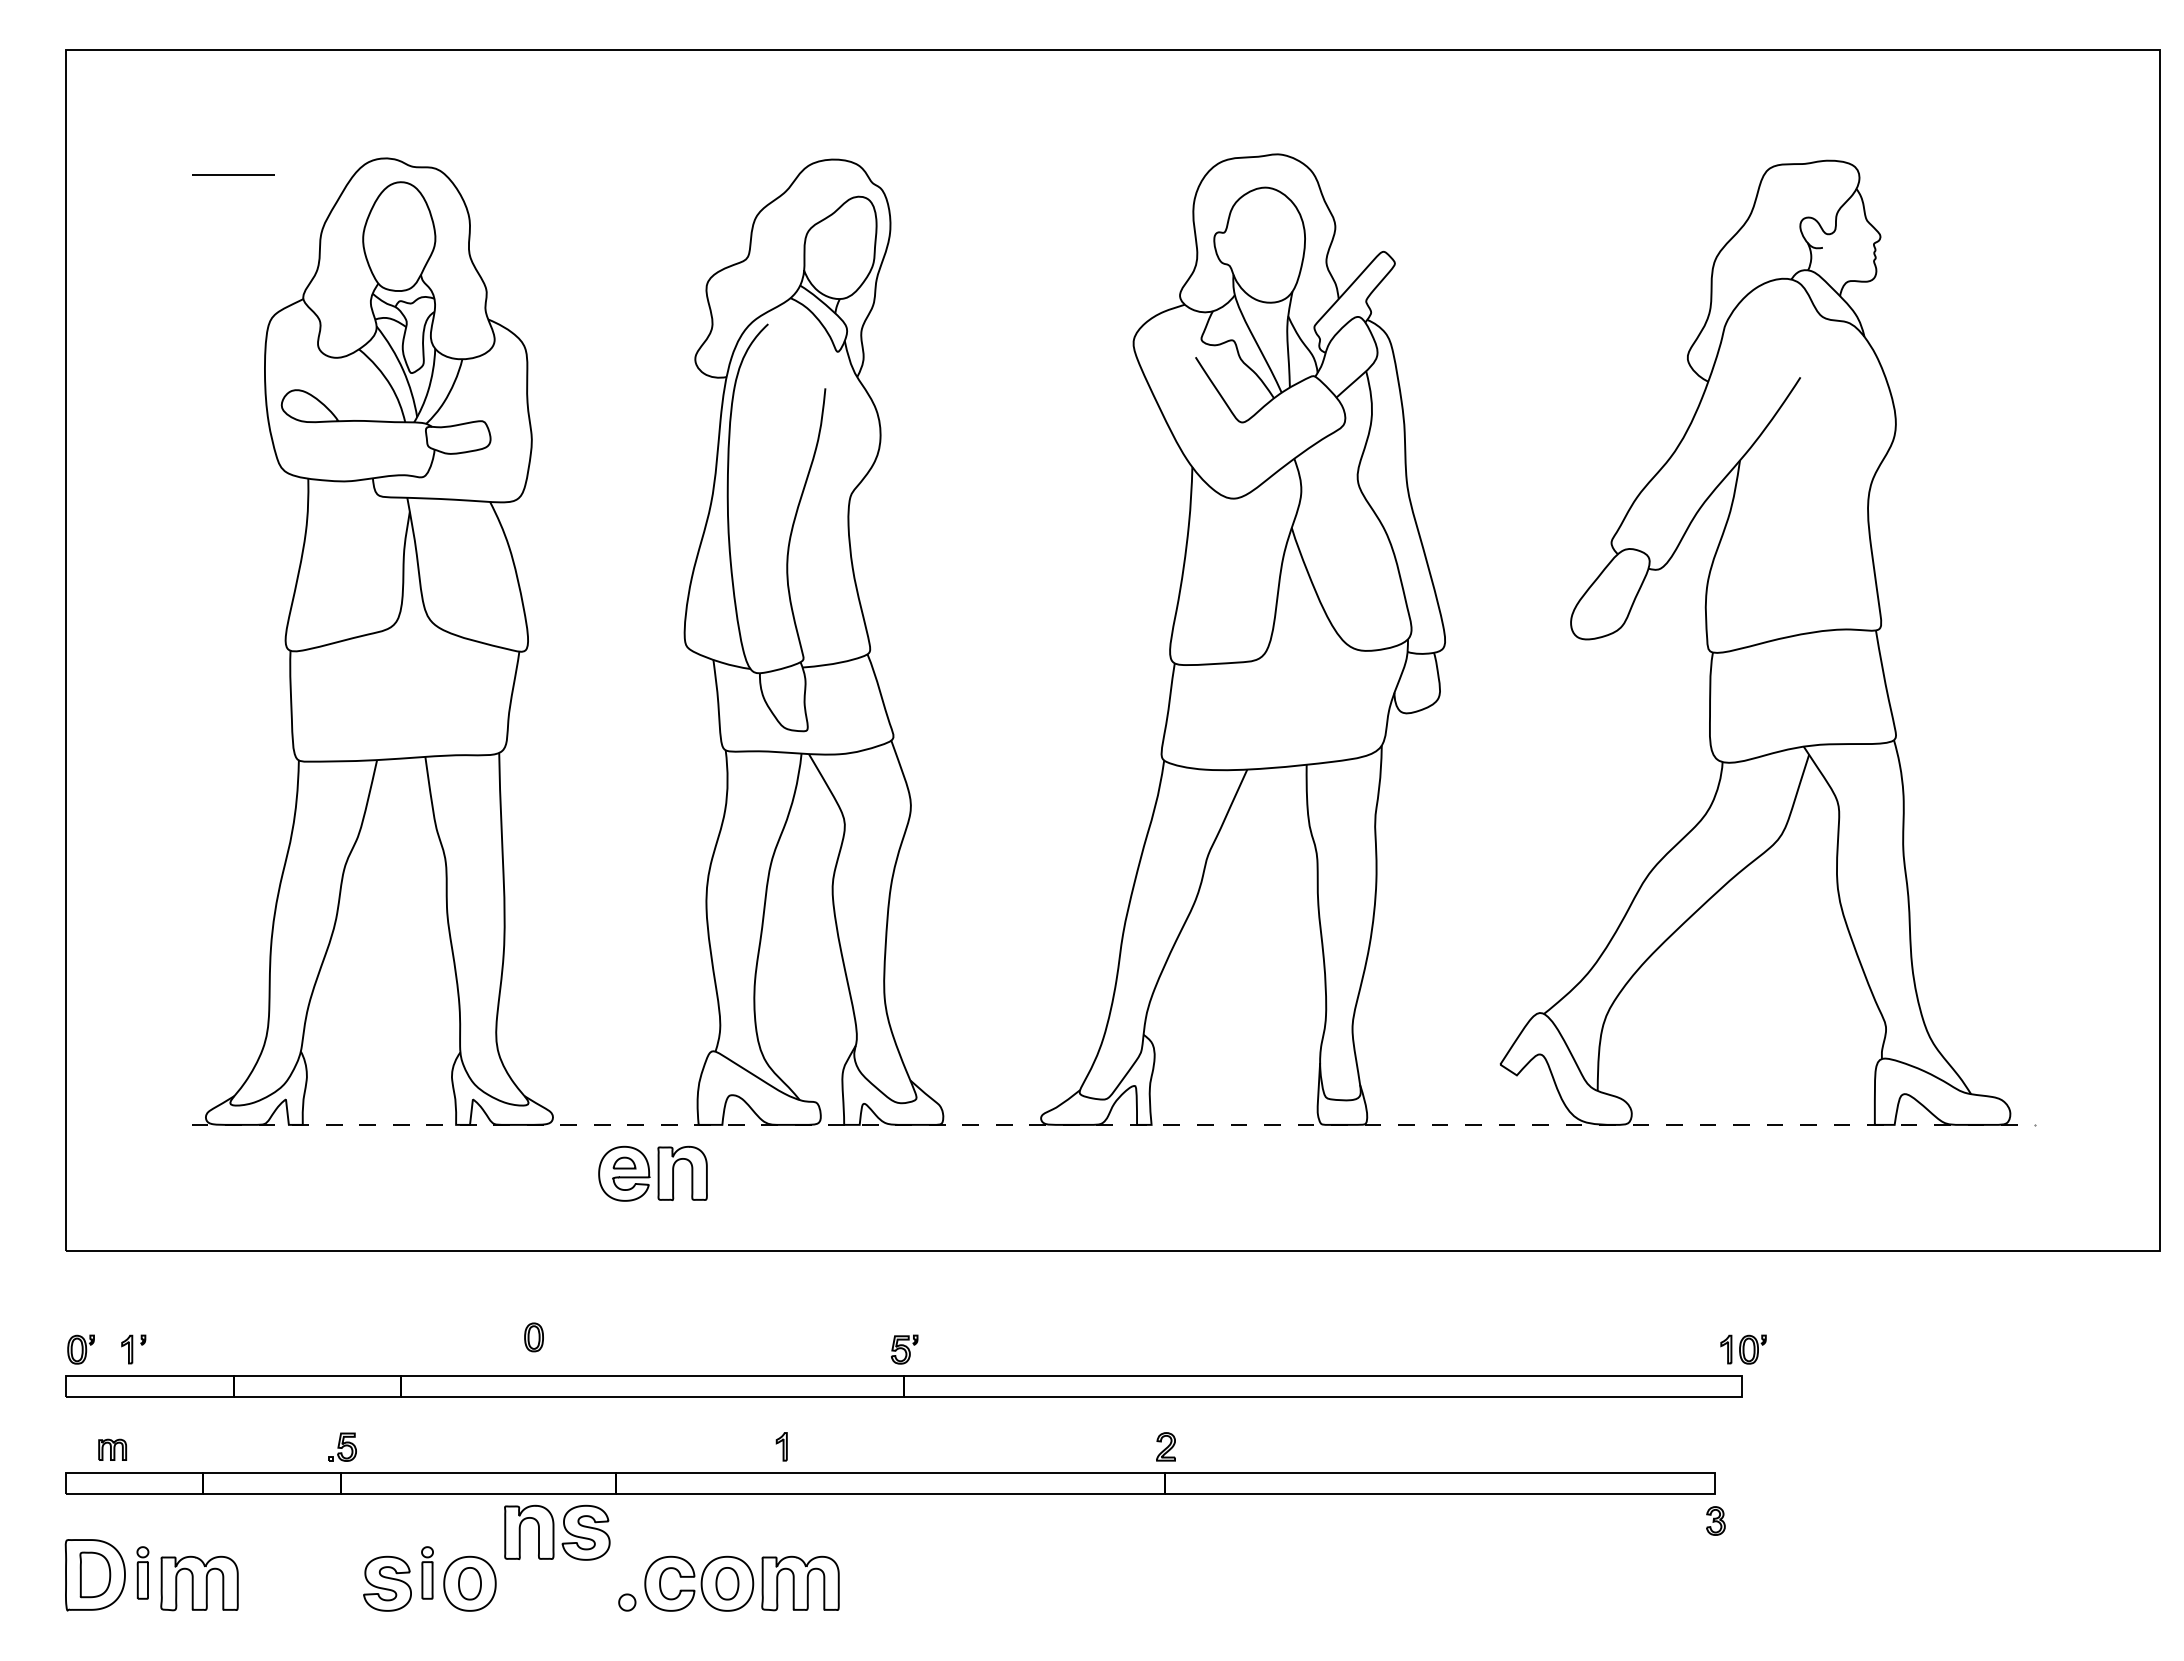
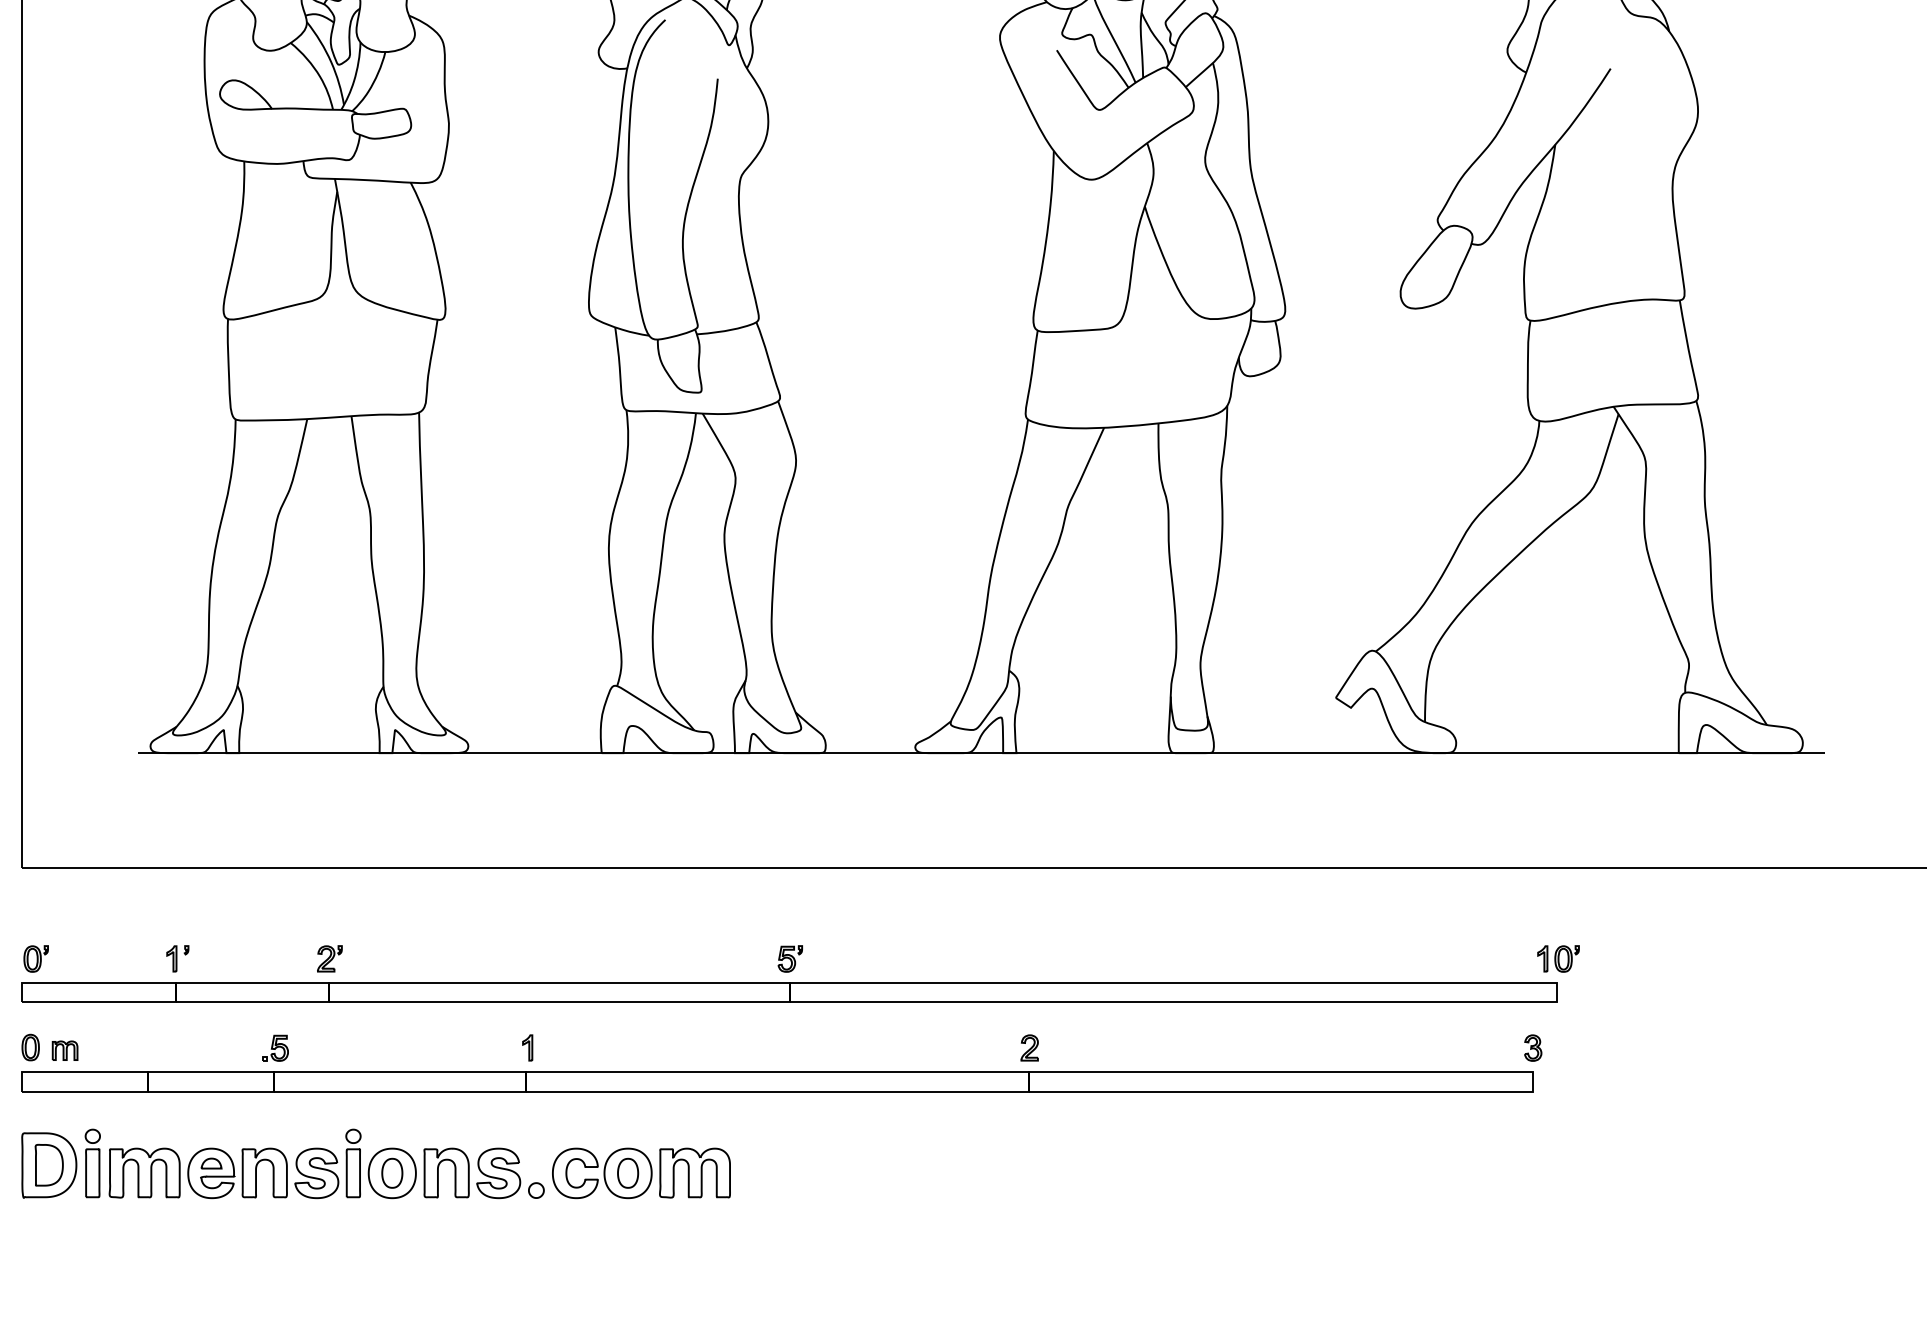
line: (1113, 1124) -> (981, 752), dashed -> solid
part: (652, 1173) -> (237, 1173), moved
part: (533, 1337) -> (30, 1047), moved
part: (133, 1349) -> (177, 958), moved
part: (401, 1349) -> (329, 958), added
part: (781, 1446) -> (527, 1047), moved
part: (1715, 1520) -> (1532, 1047), moved
part: (557, 1532) -> (472, 1173), moved
part: (142, 1572) -> (92, 1163), size x1.43
part: (427, 1572) -> (353, 1163), size x1.43

